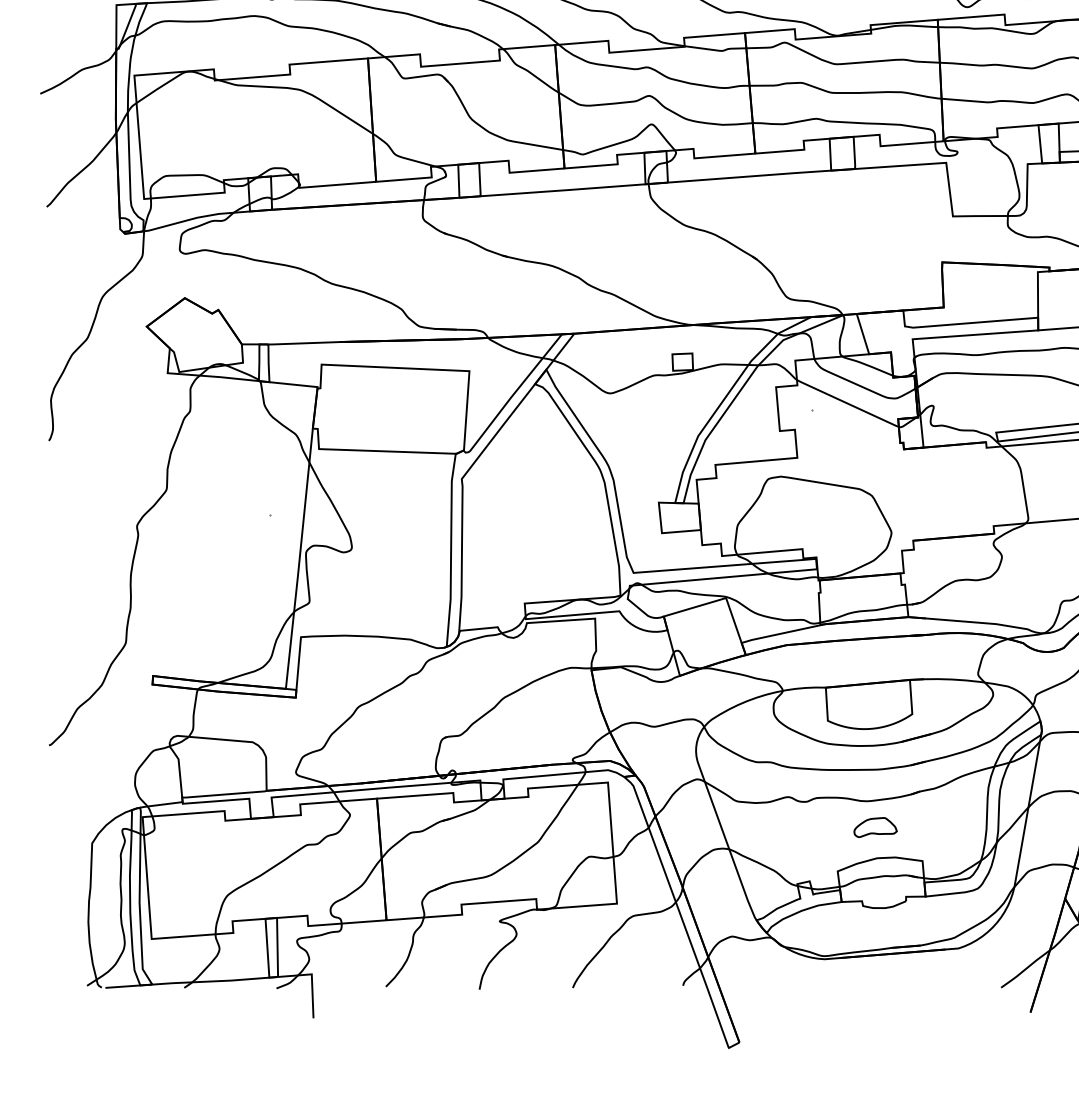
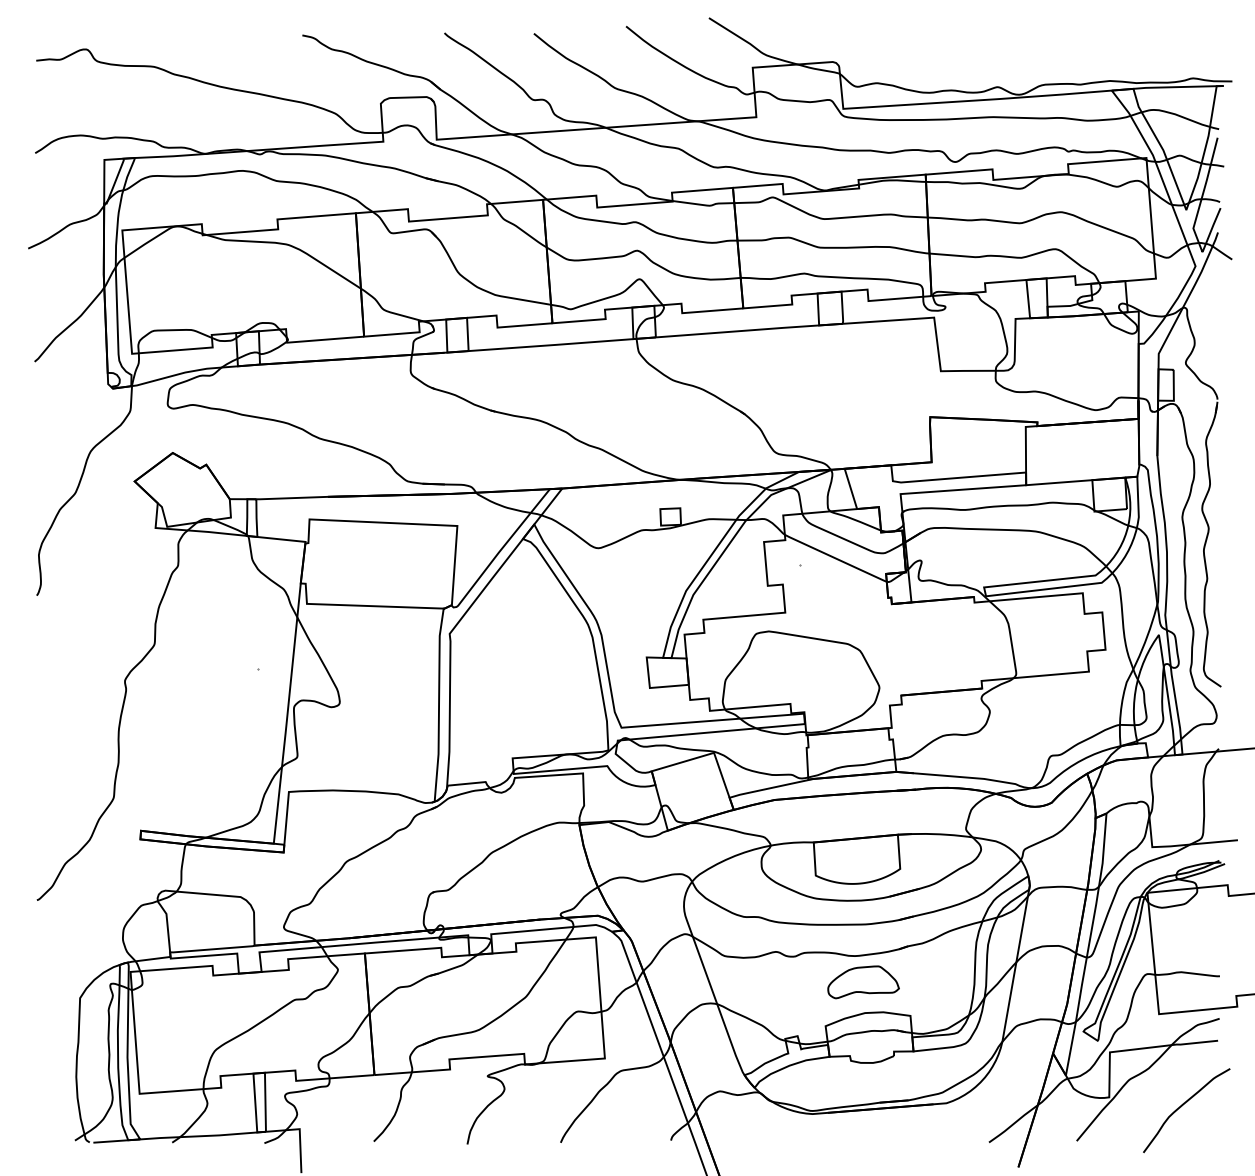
part: (875, 827) -> (863, 982), size x1.67

